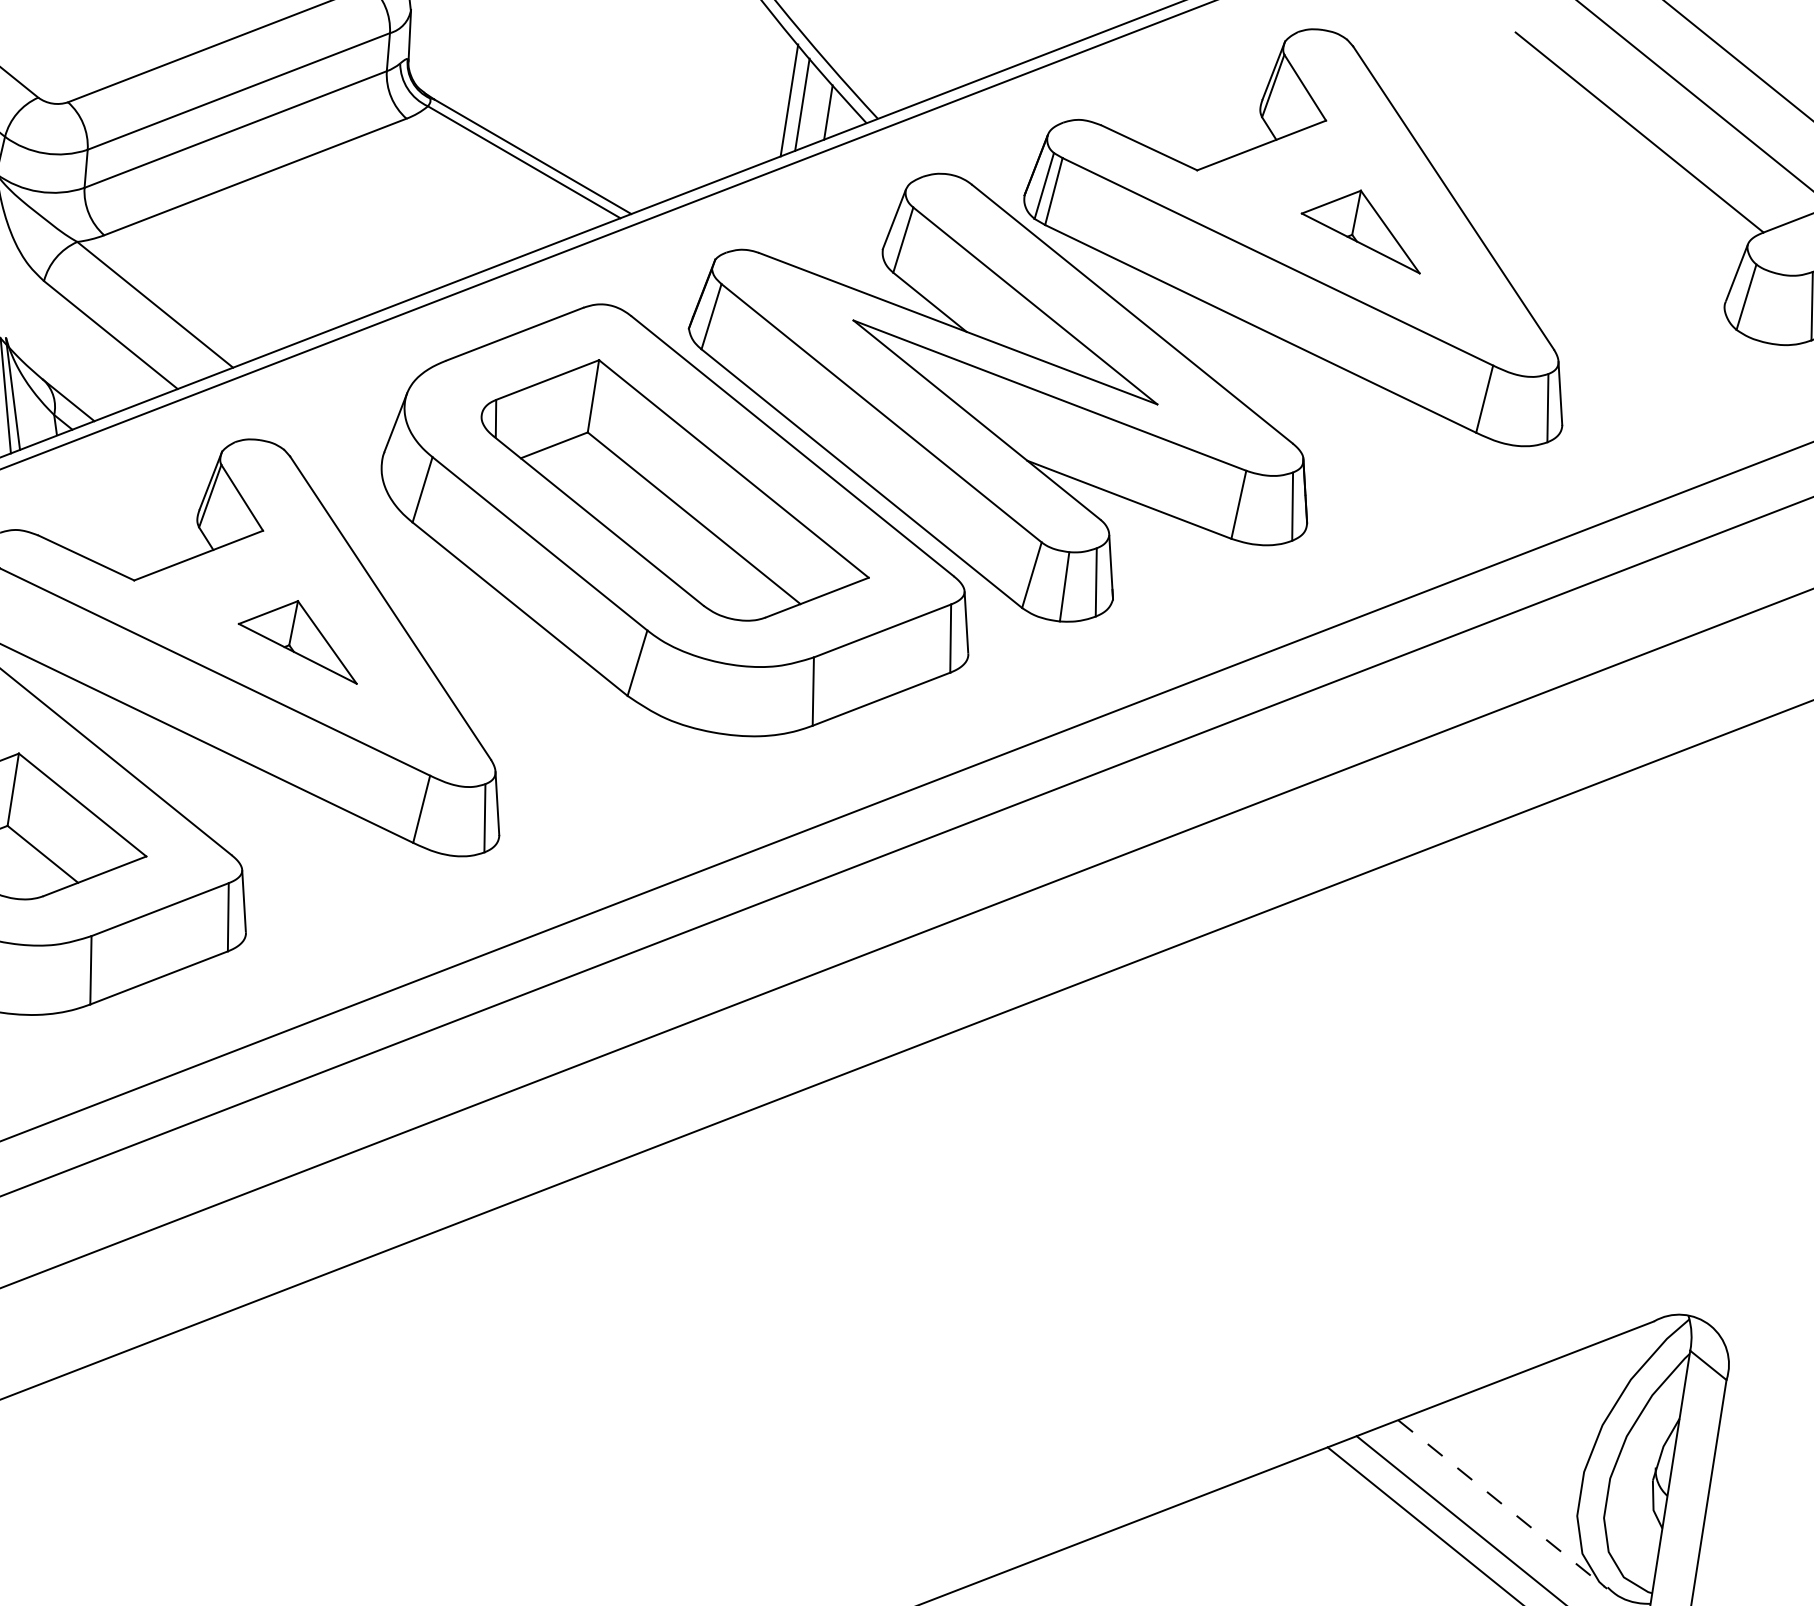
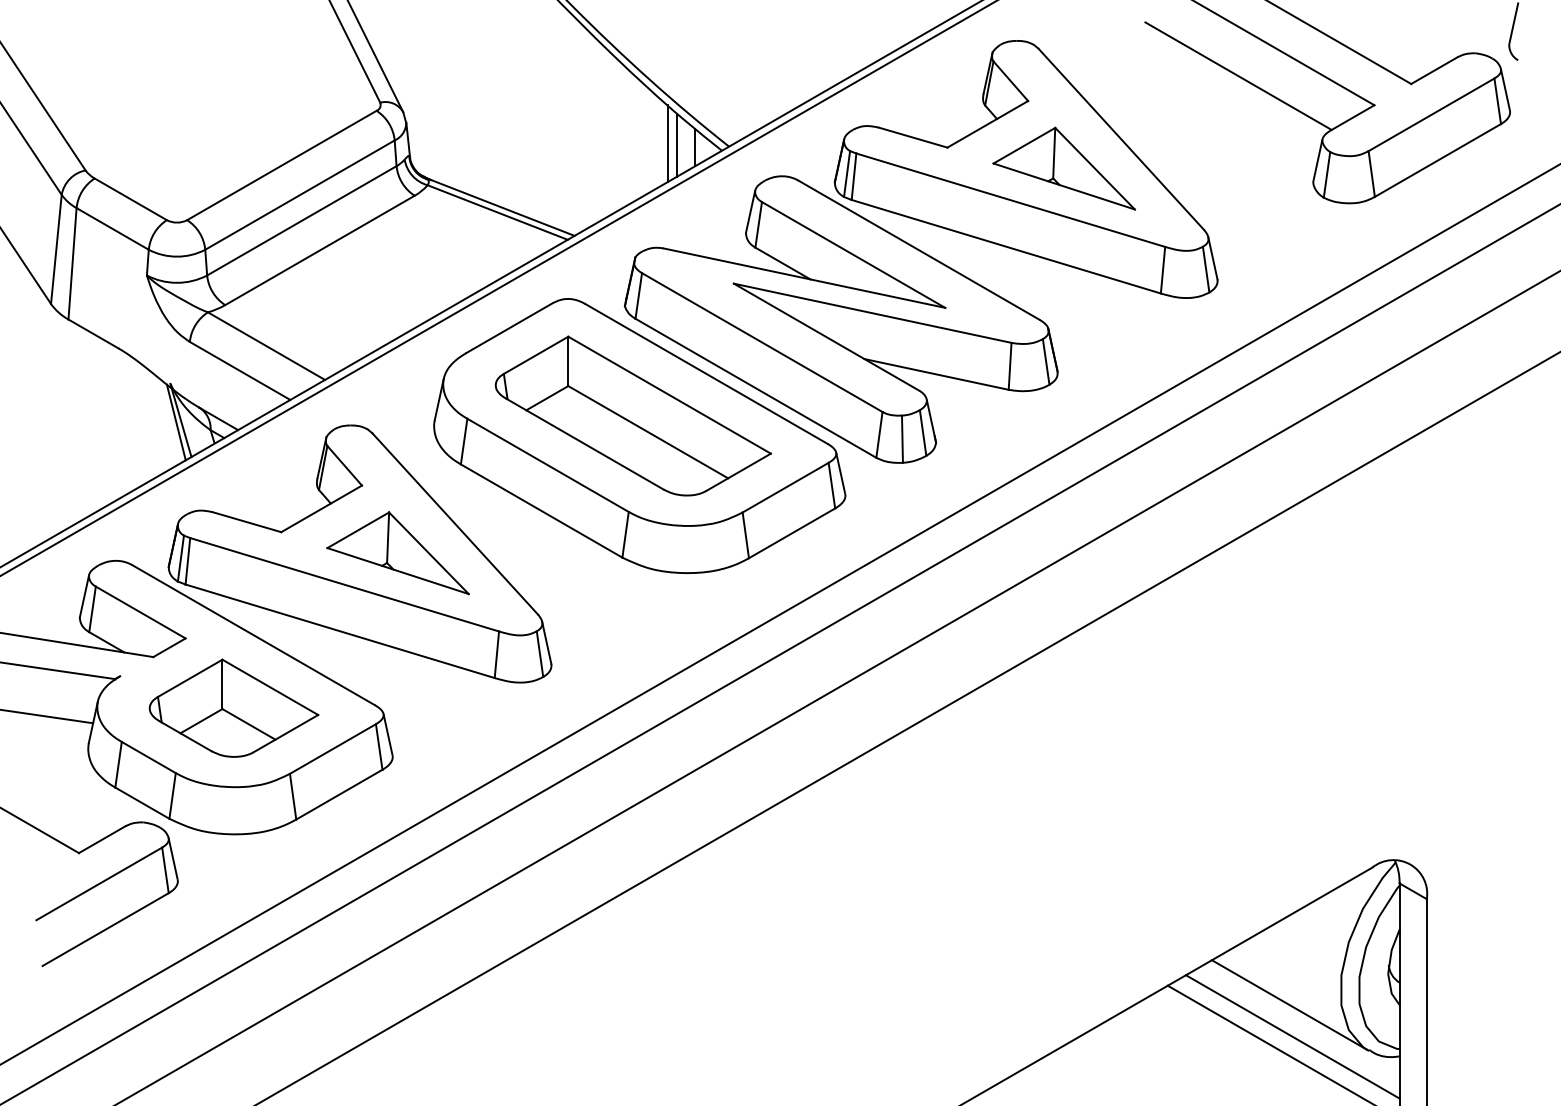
part: (1362, 227) -> (1063, 168), size x1.67
part: (299, 638) -> (397, 553), size x1.67
line: (1501, 1504) -> (1289, 1005), dashed -> solid

